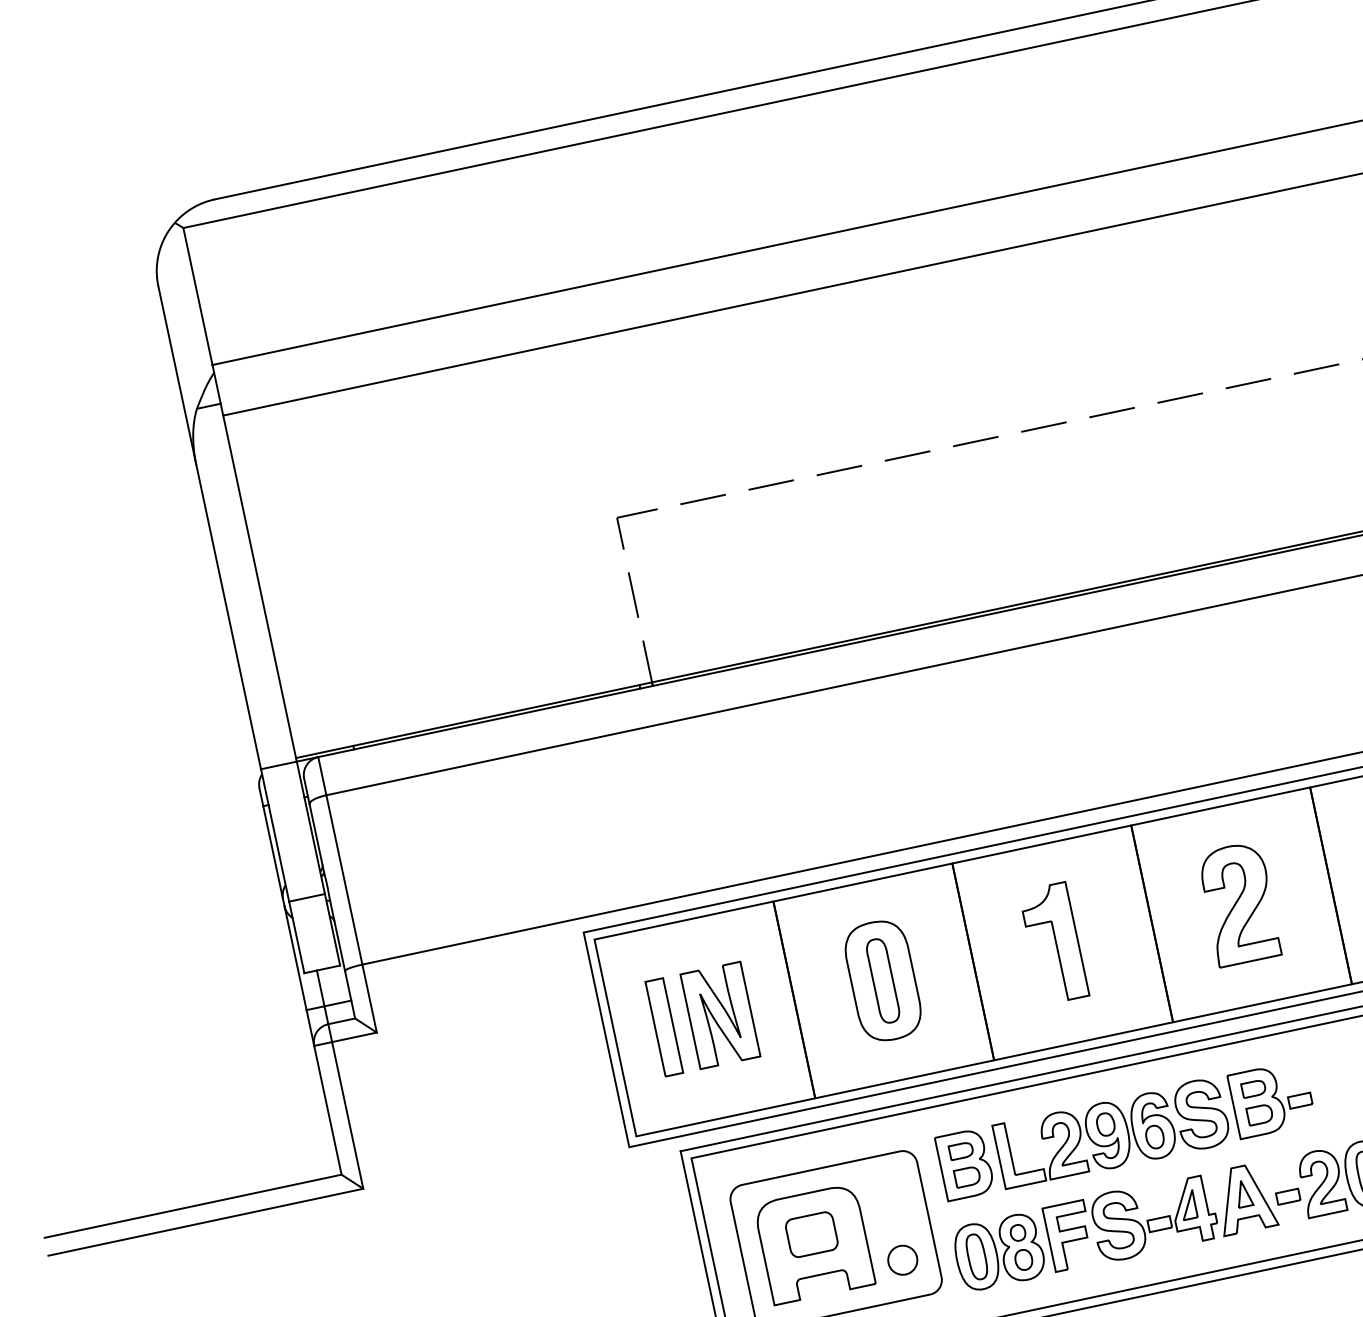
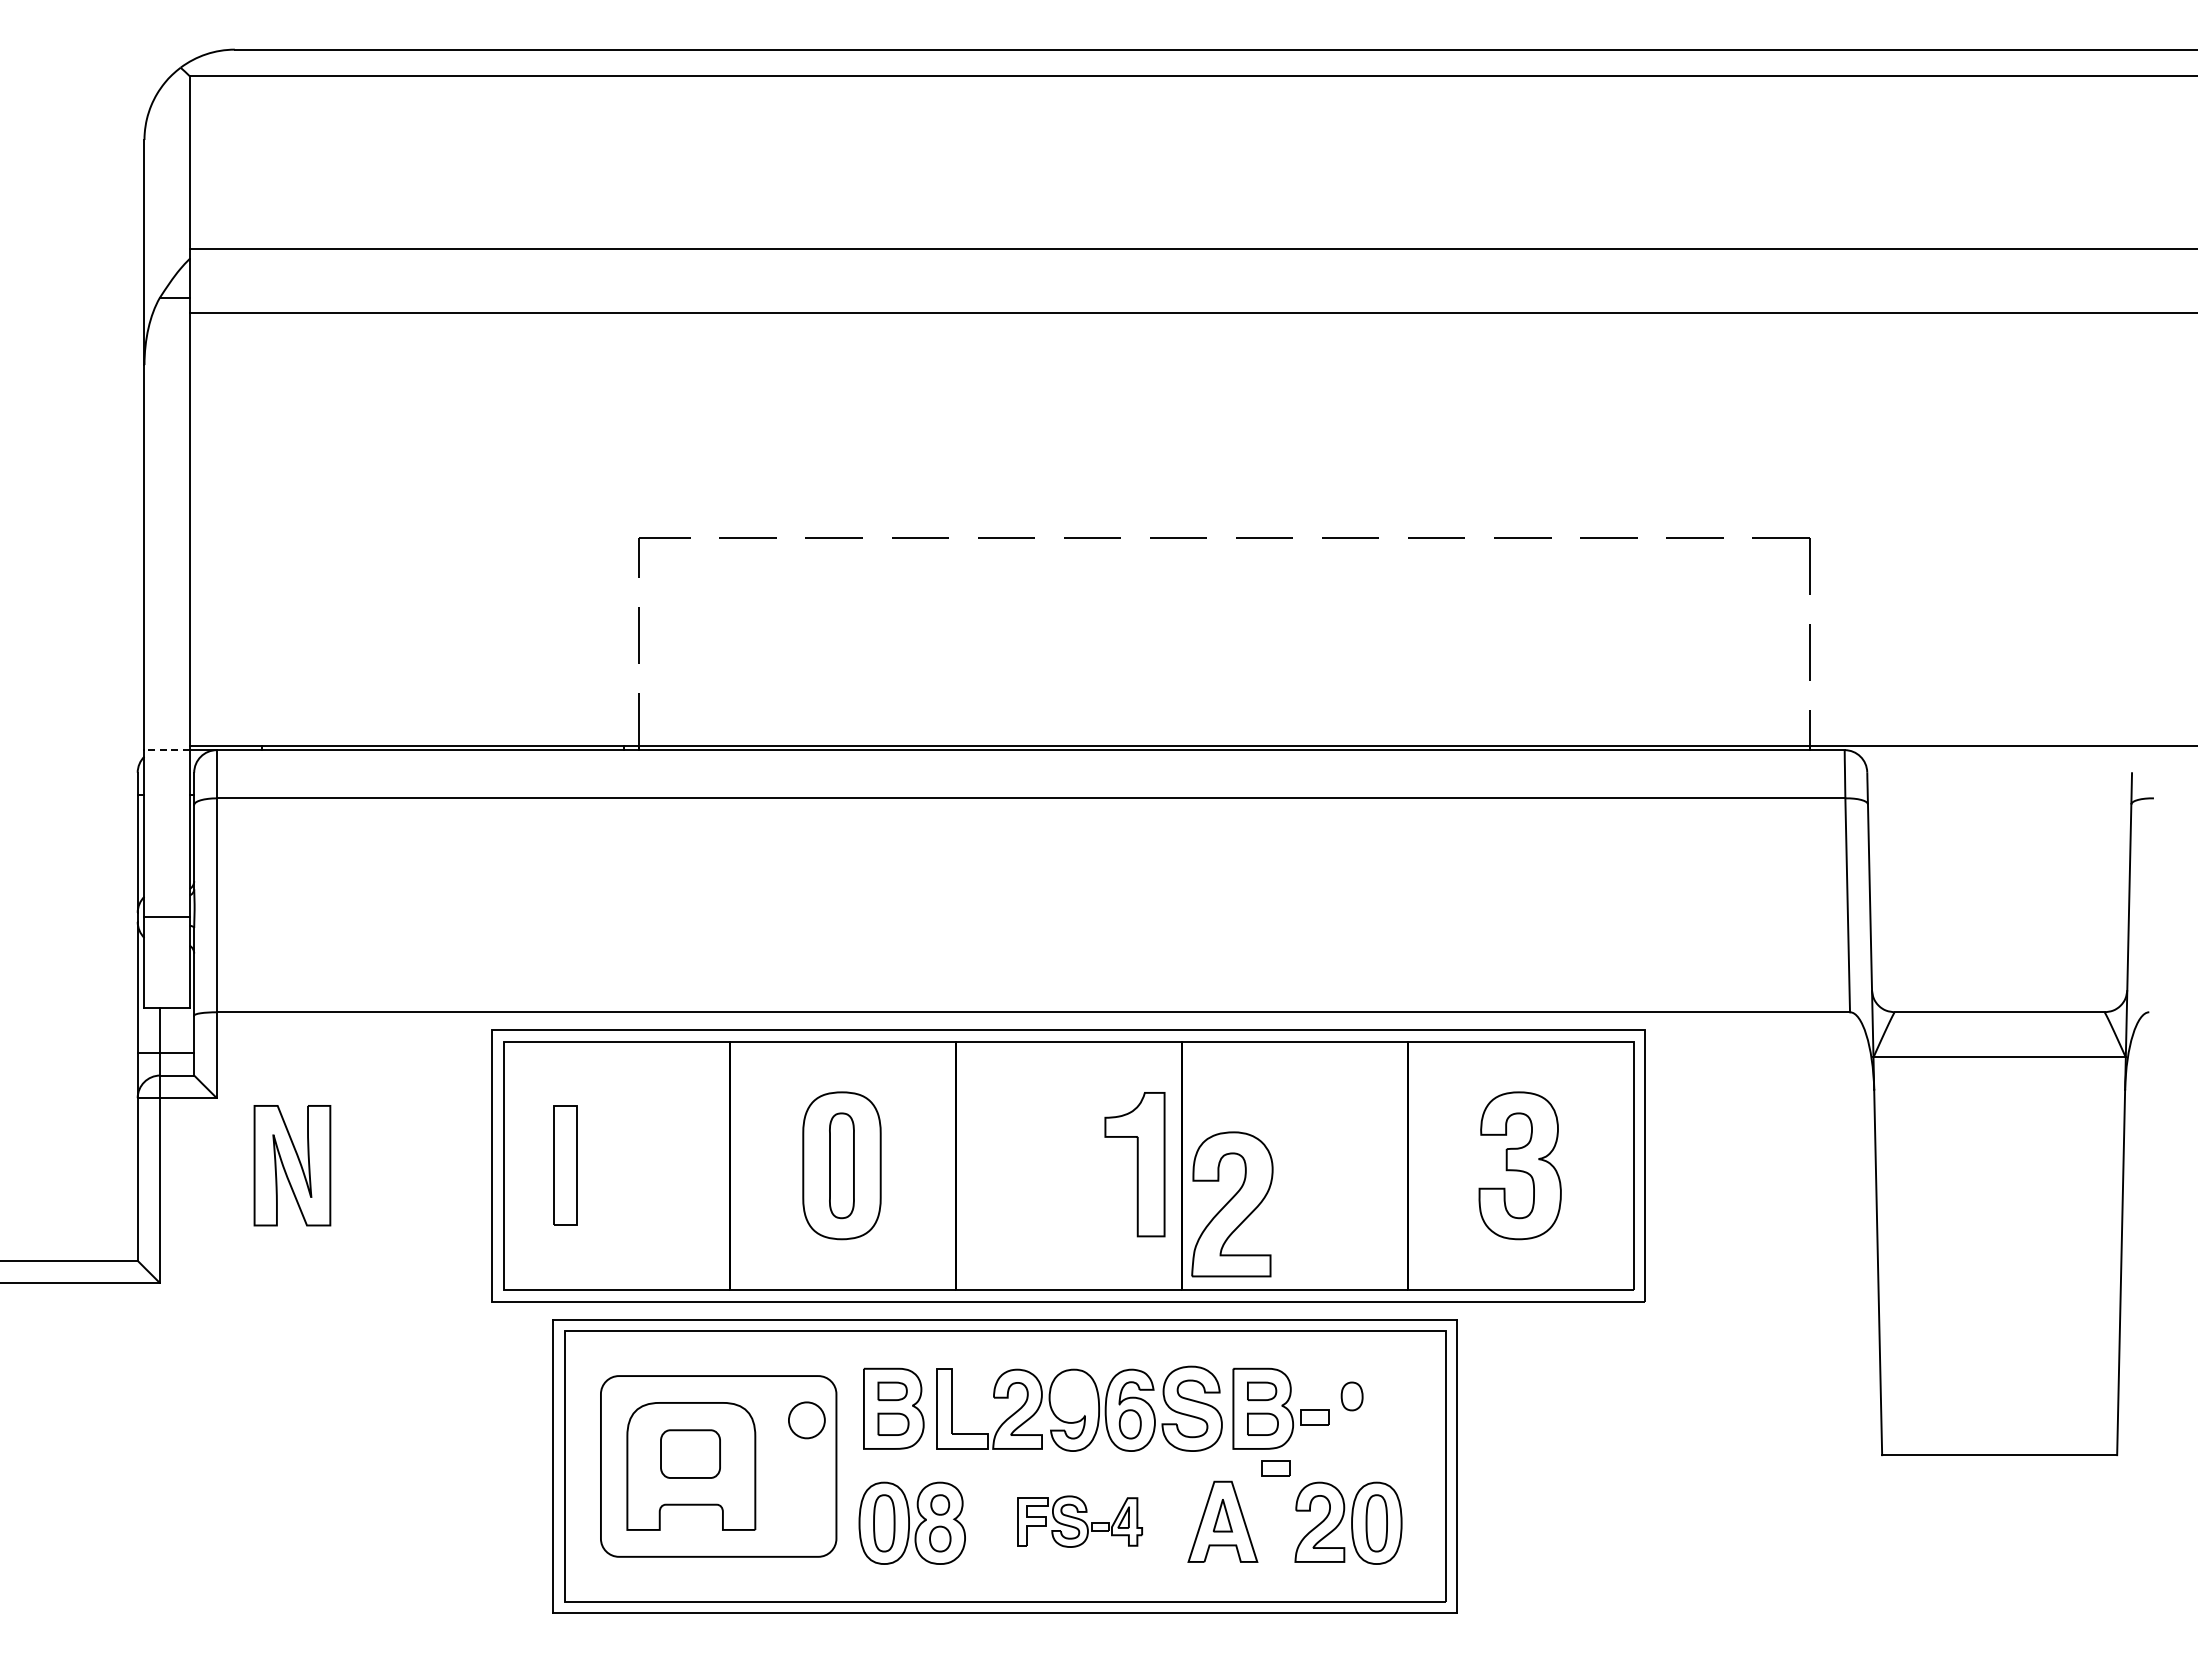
line: (279, 765) -> (167, 750), solid -> dashed
part: (1239, 904) -> (1232, 1204), moved
part: (1053, 943) -> (1134, 1164), moved
part: (720, 1015) -> (292, 1165), moved
part: (1105, 1124) -> (1351, 1396), moved
part: (1287, 1196) -> (1275, 1468), moved
part: (1131, 1222) -> (1079, 1521), size x0.6
part: (902, 1260) -> (806, 1420), moved

